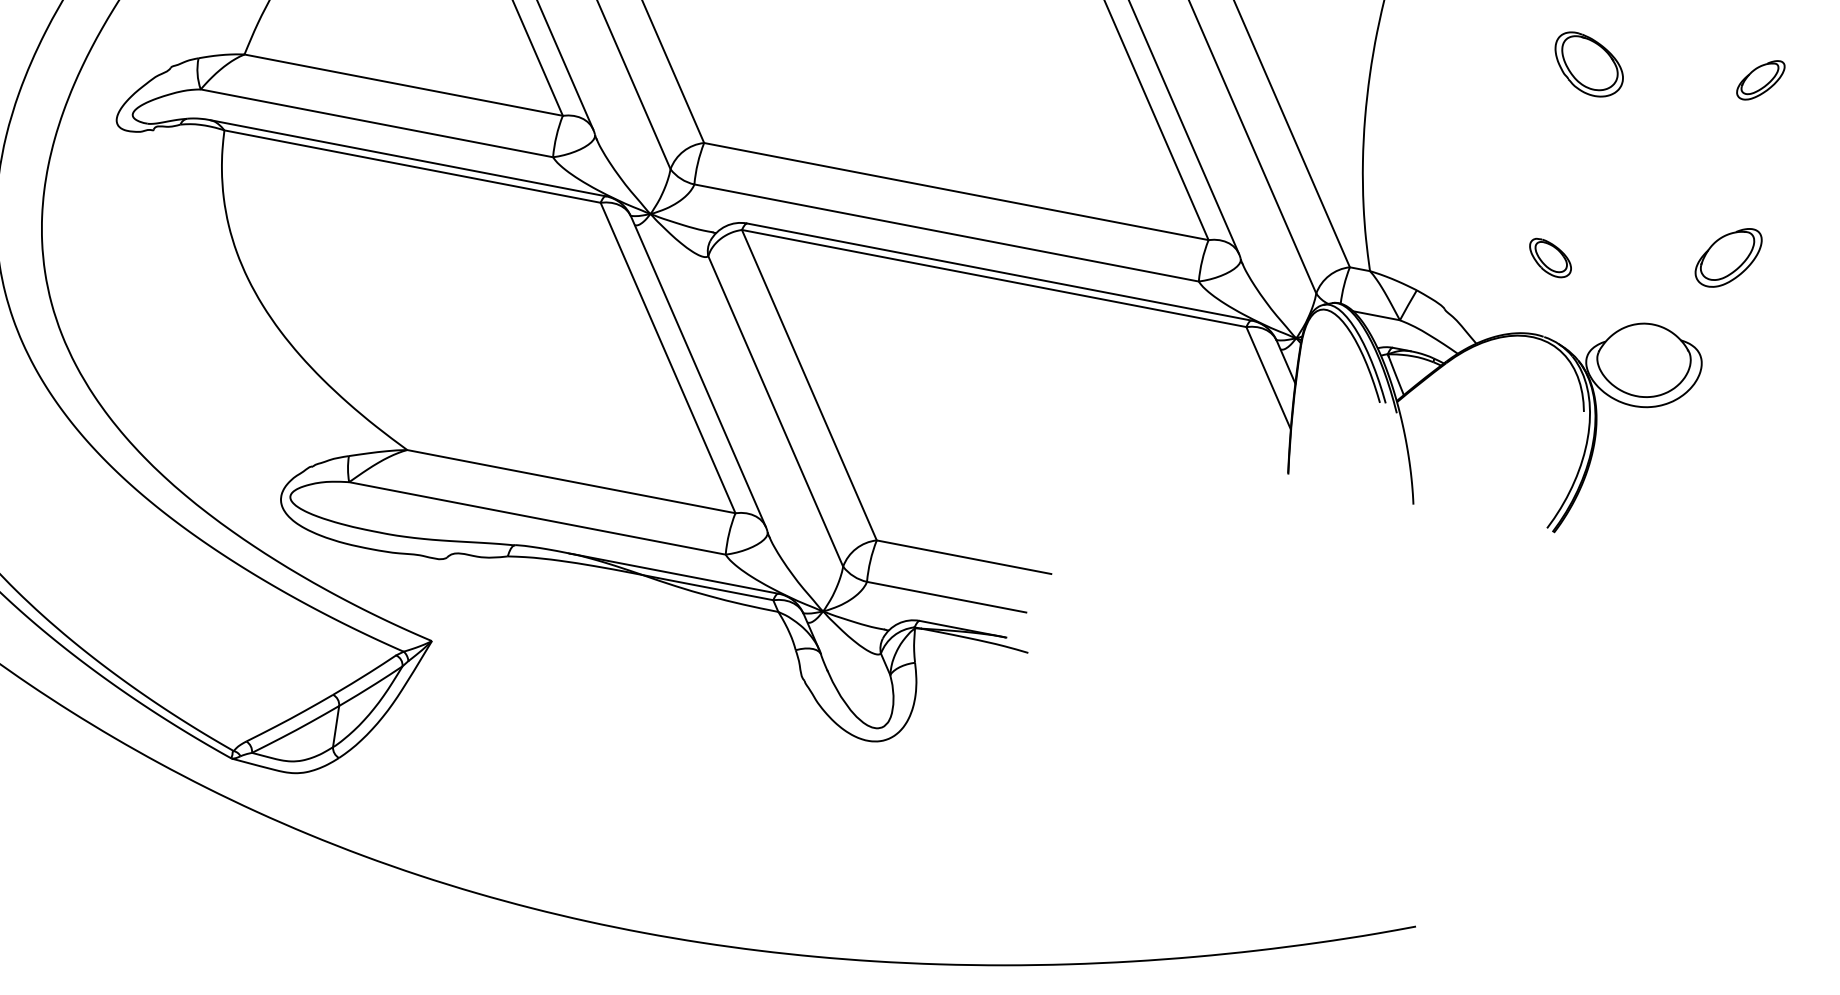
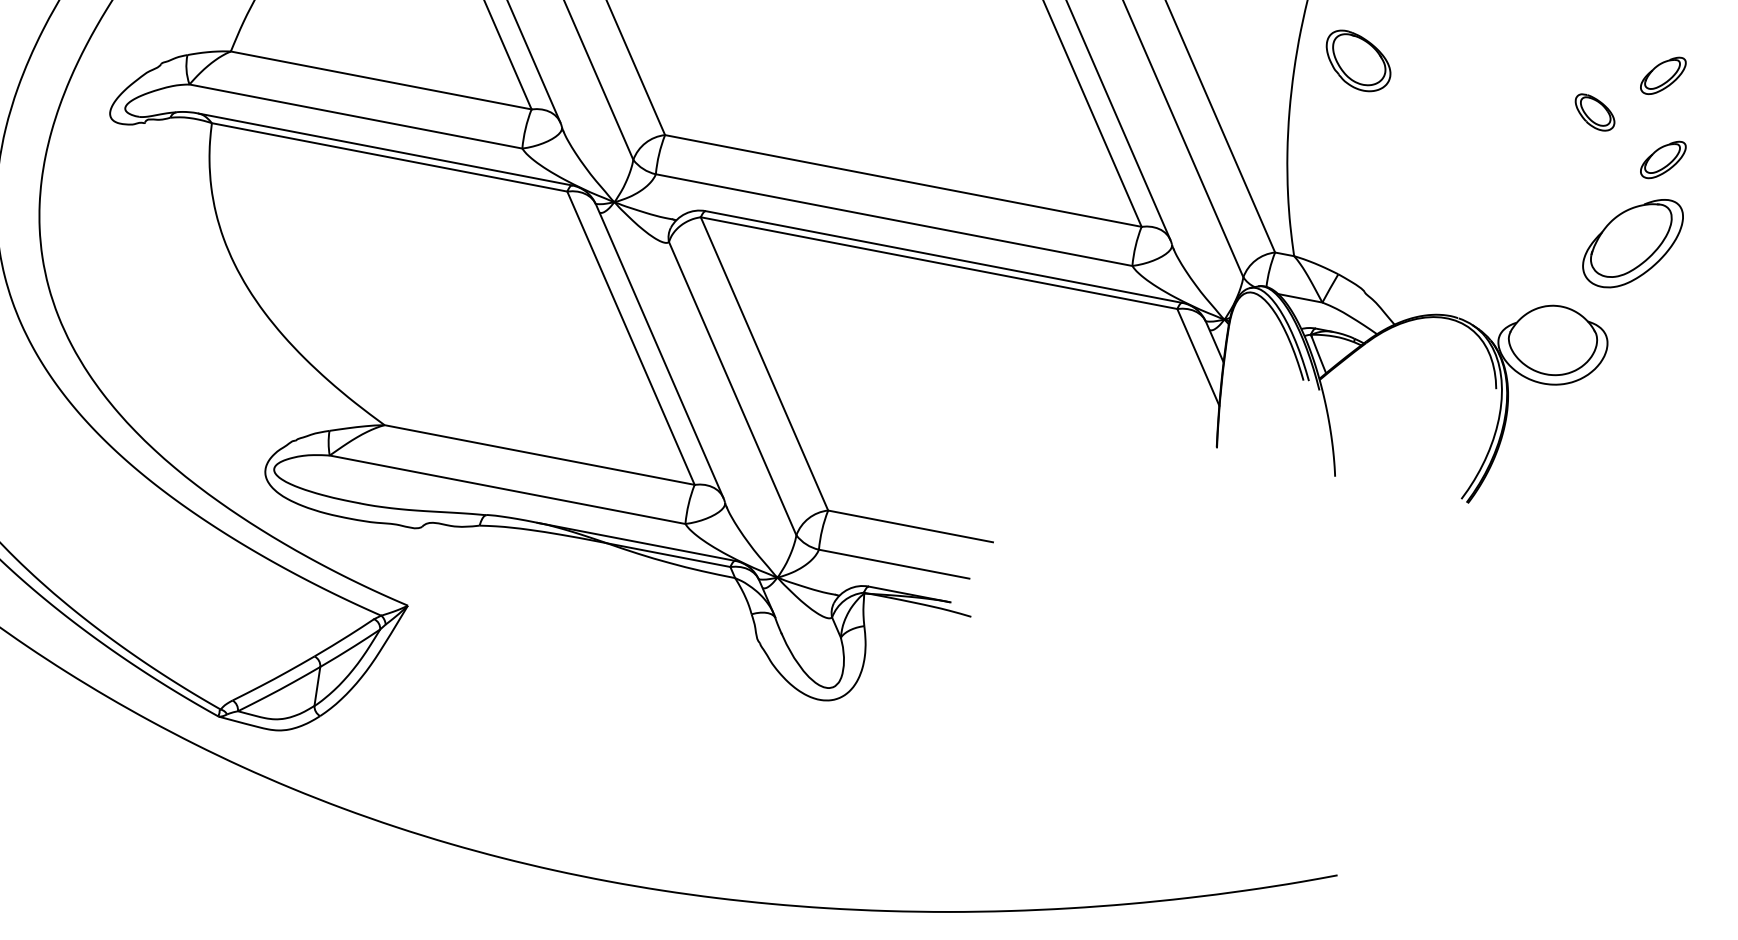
part: (1588, 64) -> (1357, 60), moved
part: (1760, 169) -> (1663, 160), added
part: (1550, 257) -> (1595, 111), moved
part: (1728, 257) -> (1632, 243), size x1.6

